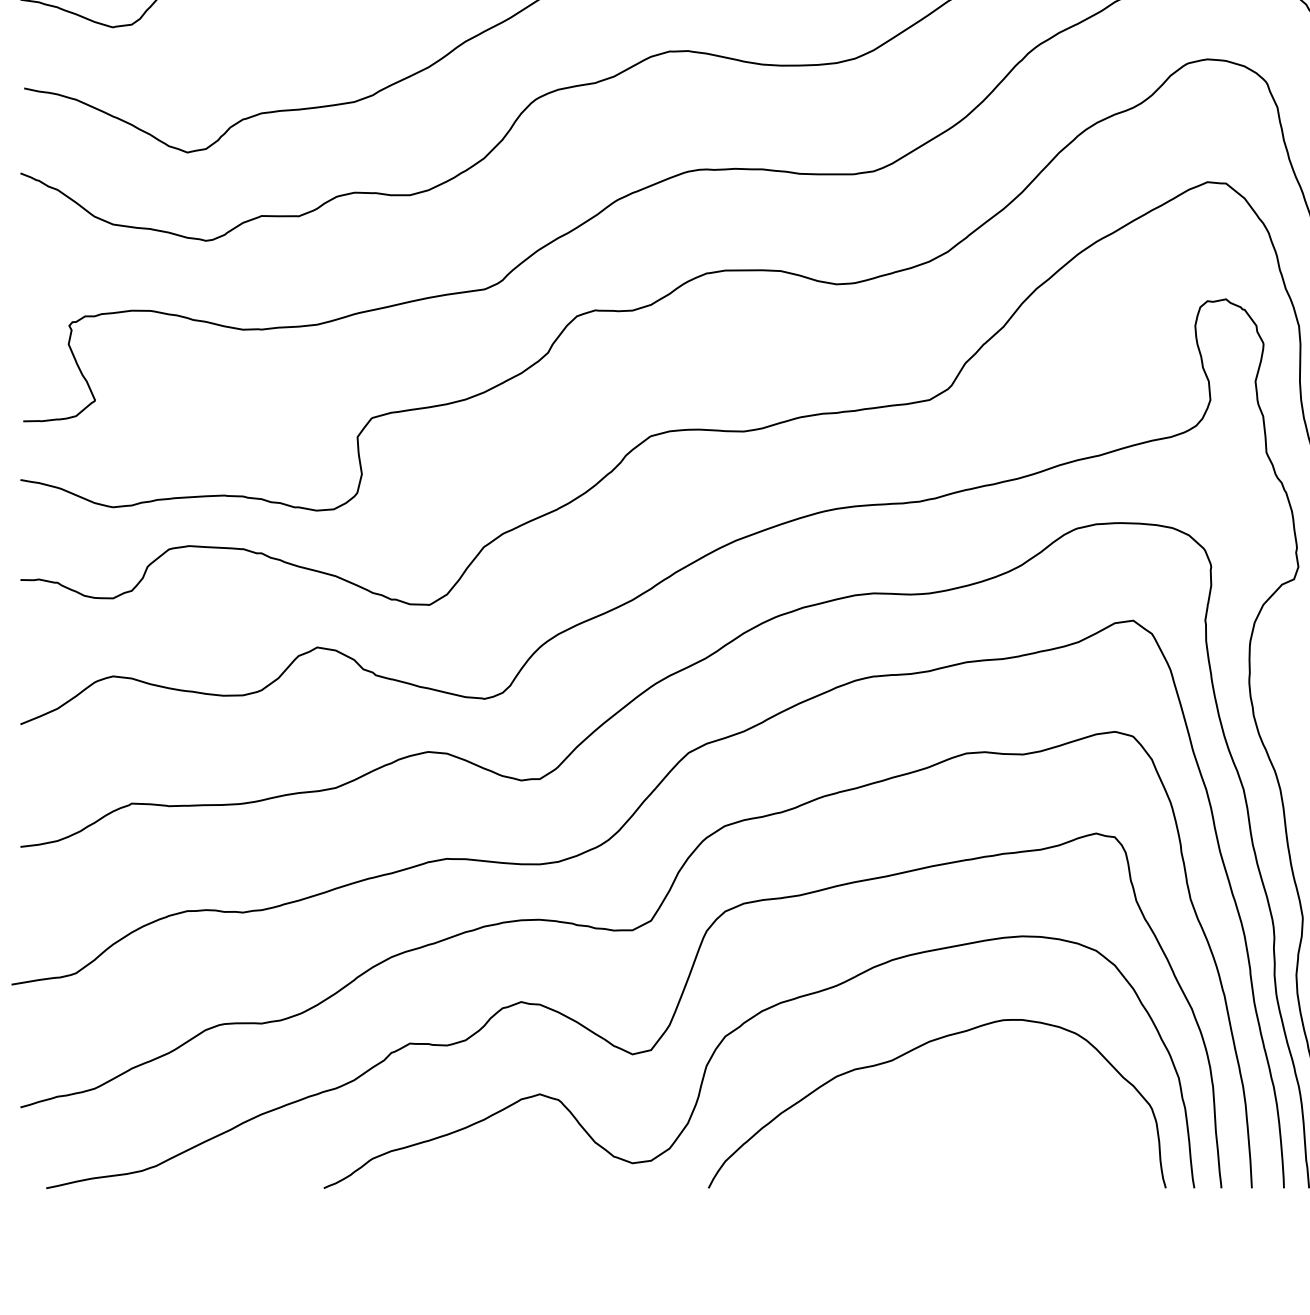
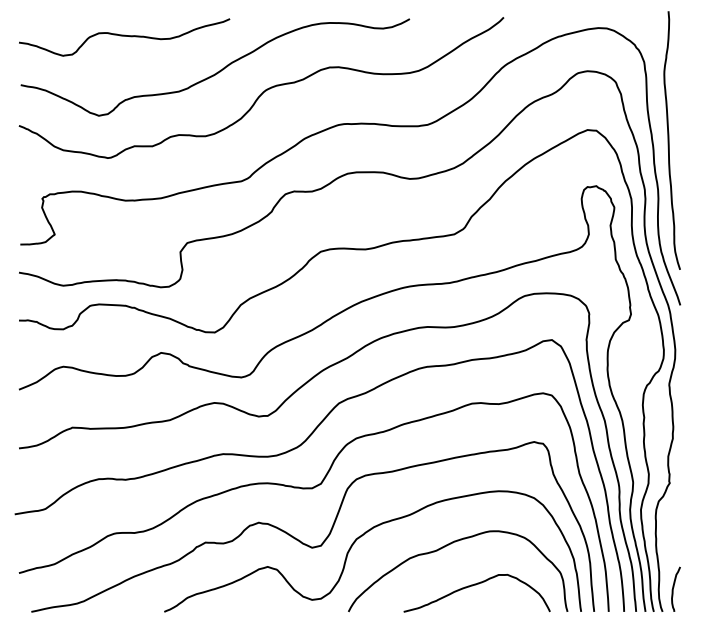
curve: (975, 1133) -> (476, 585), added

